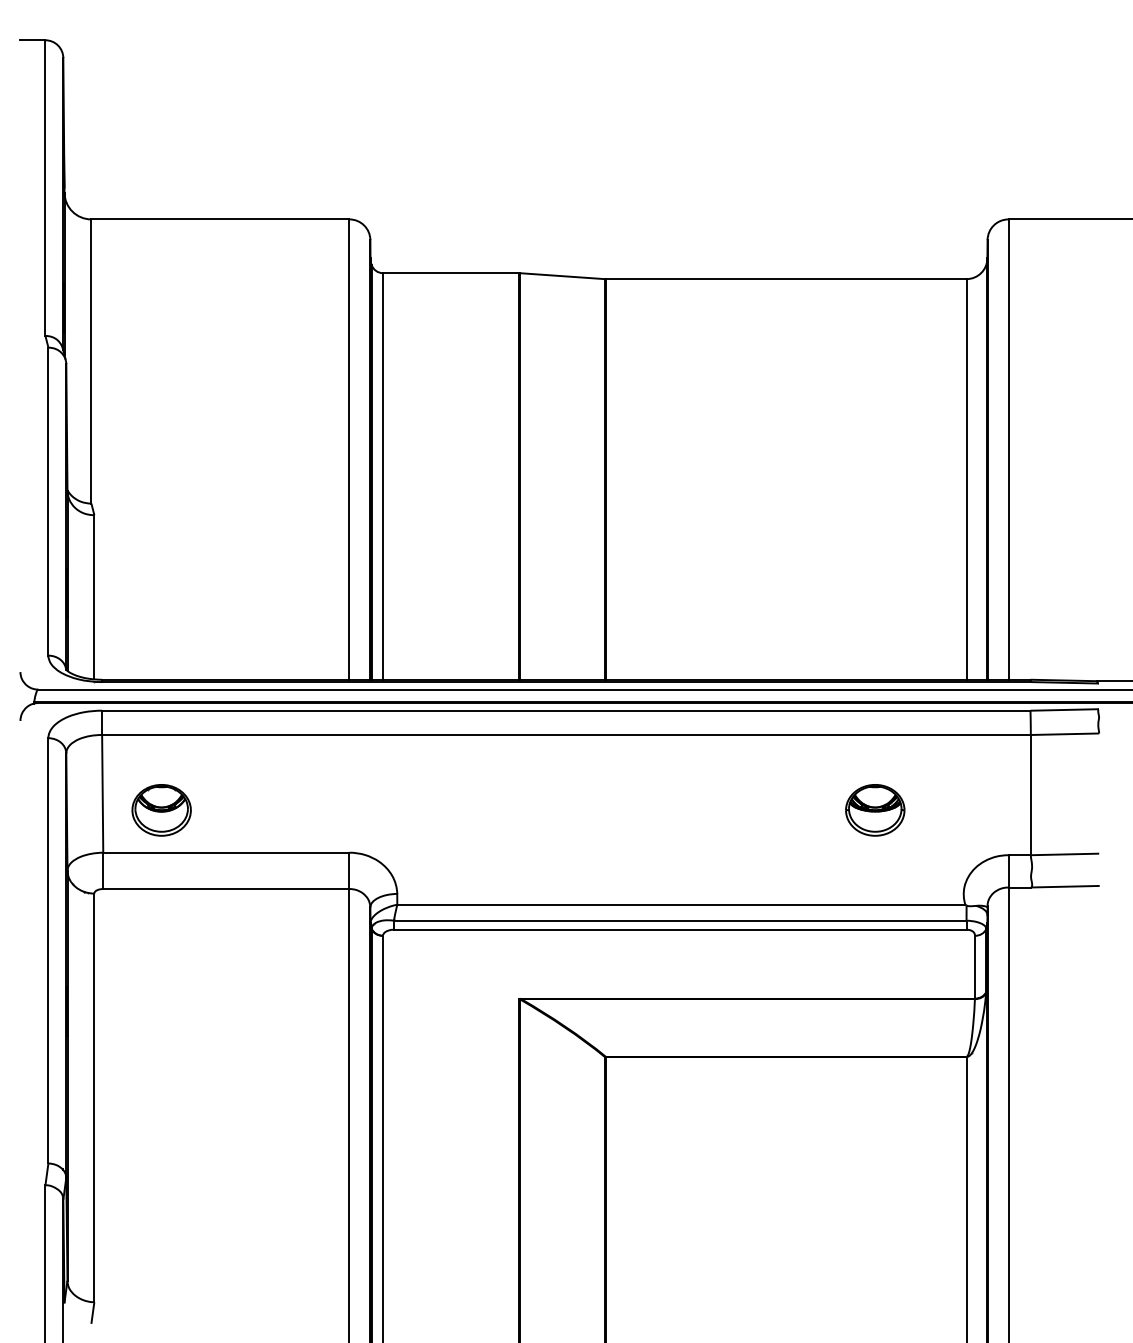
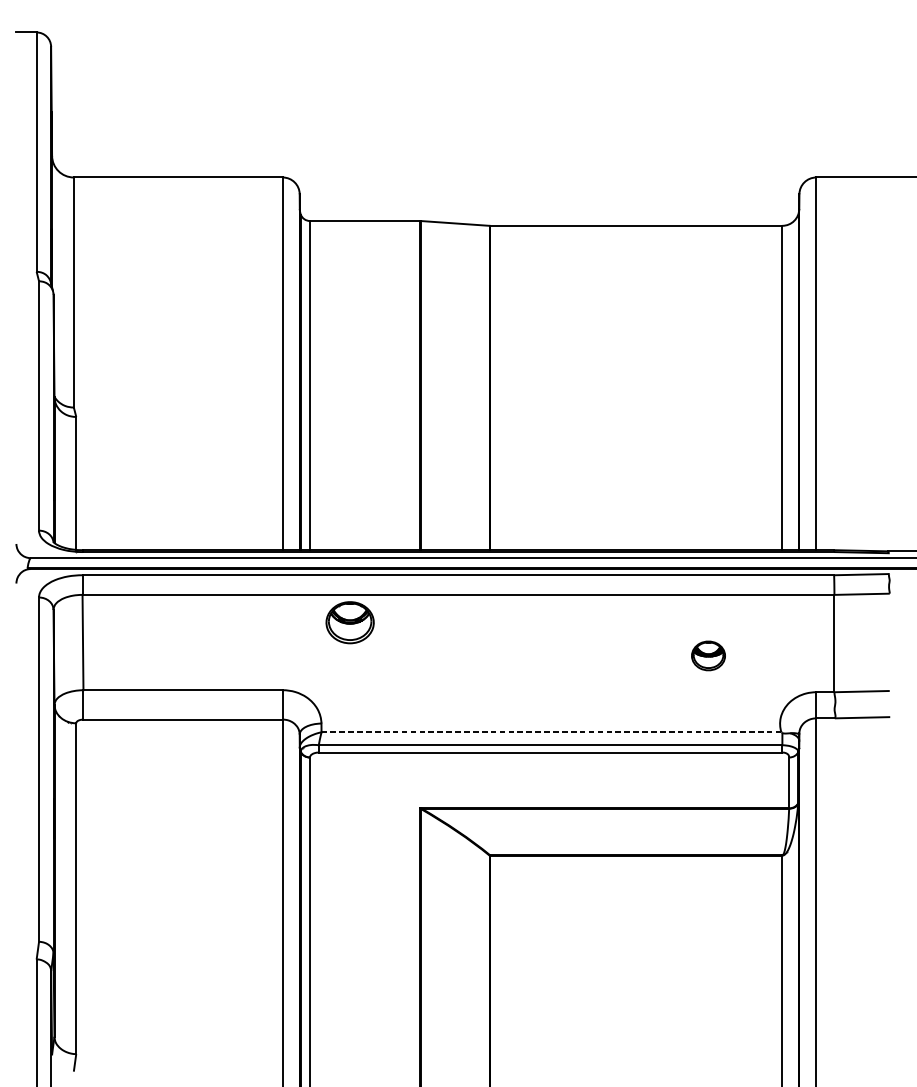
part: (161, 810) -> (350, 622), moved
part: (875, 810) -> (708, 656), size x0.7
line: (680, 904) -> (550, 732), solid -> dashed

